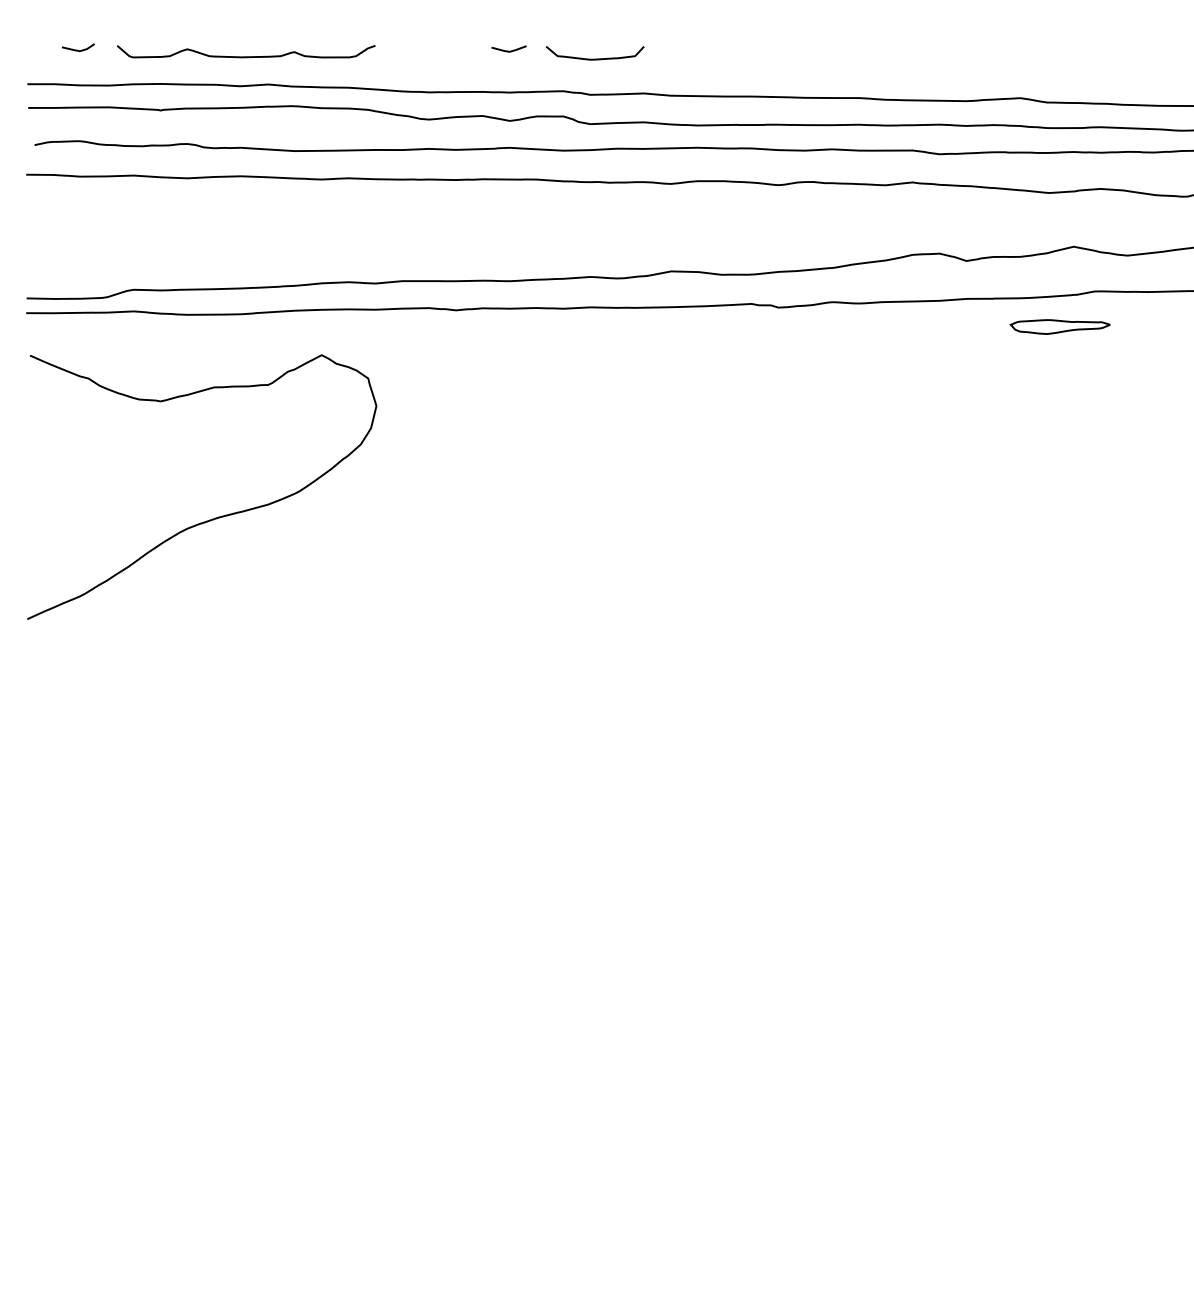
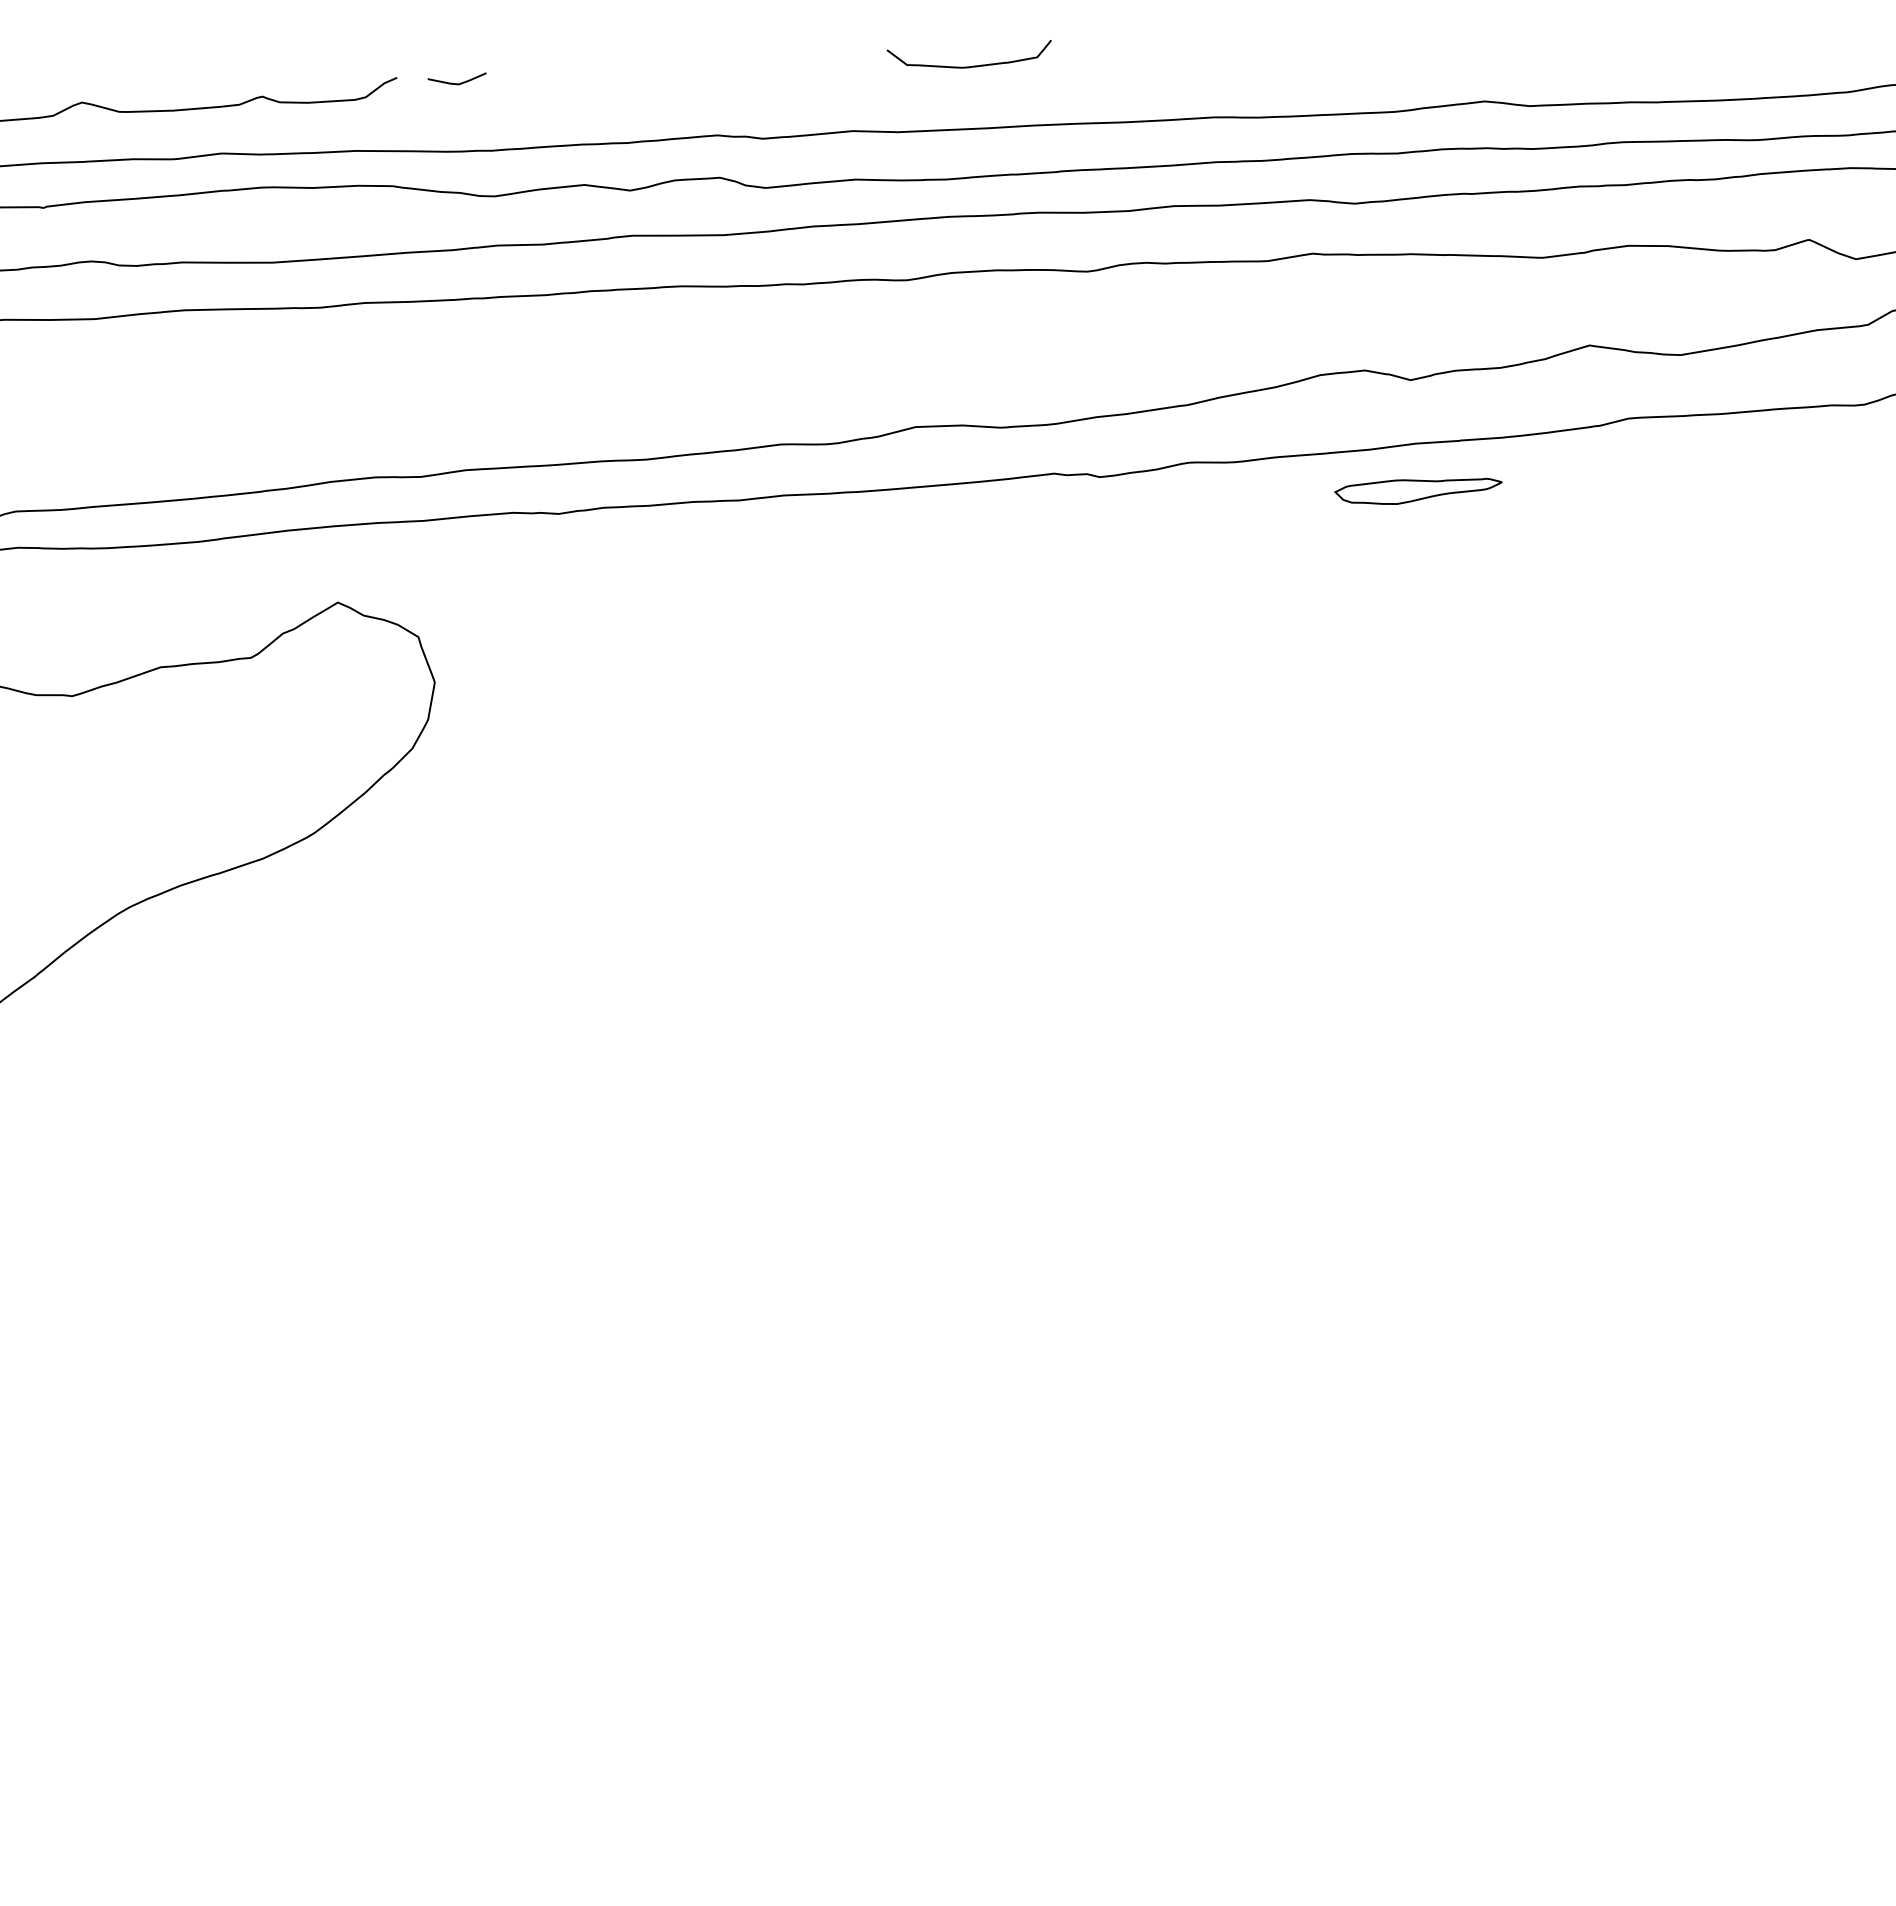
line: (508, 50) -> (456, 82), moved
curve: (594, 58) -> (969, 65), moved
part: (1059, 326) -> (1417, 490), moved

